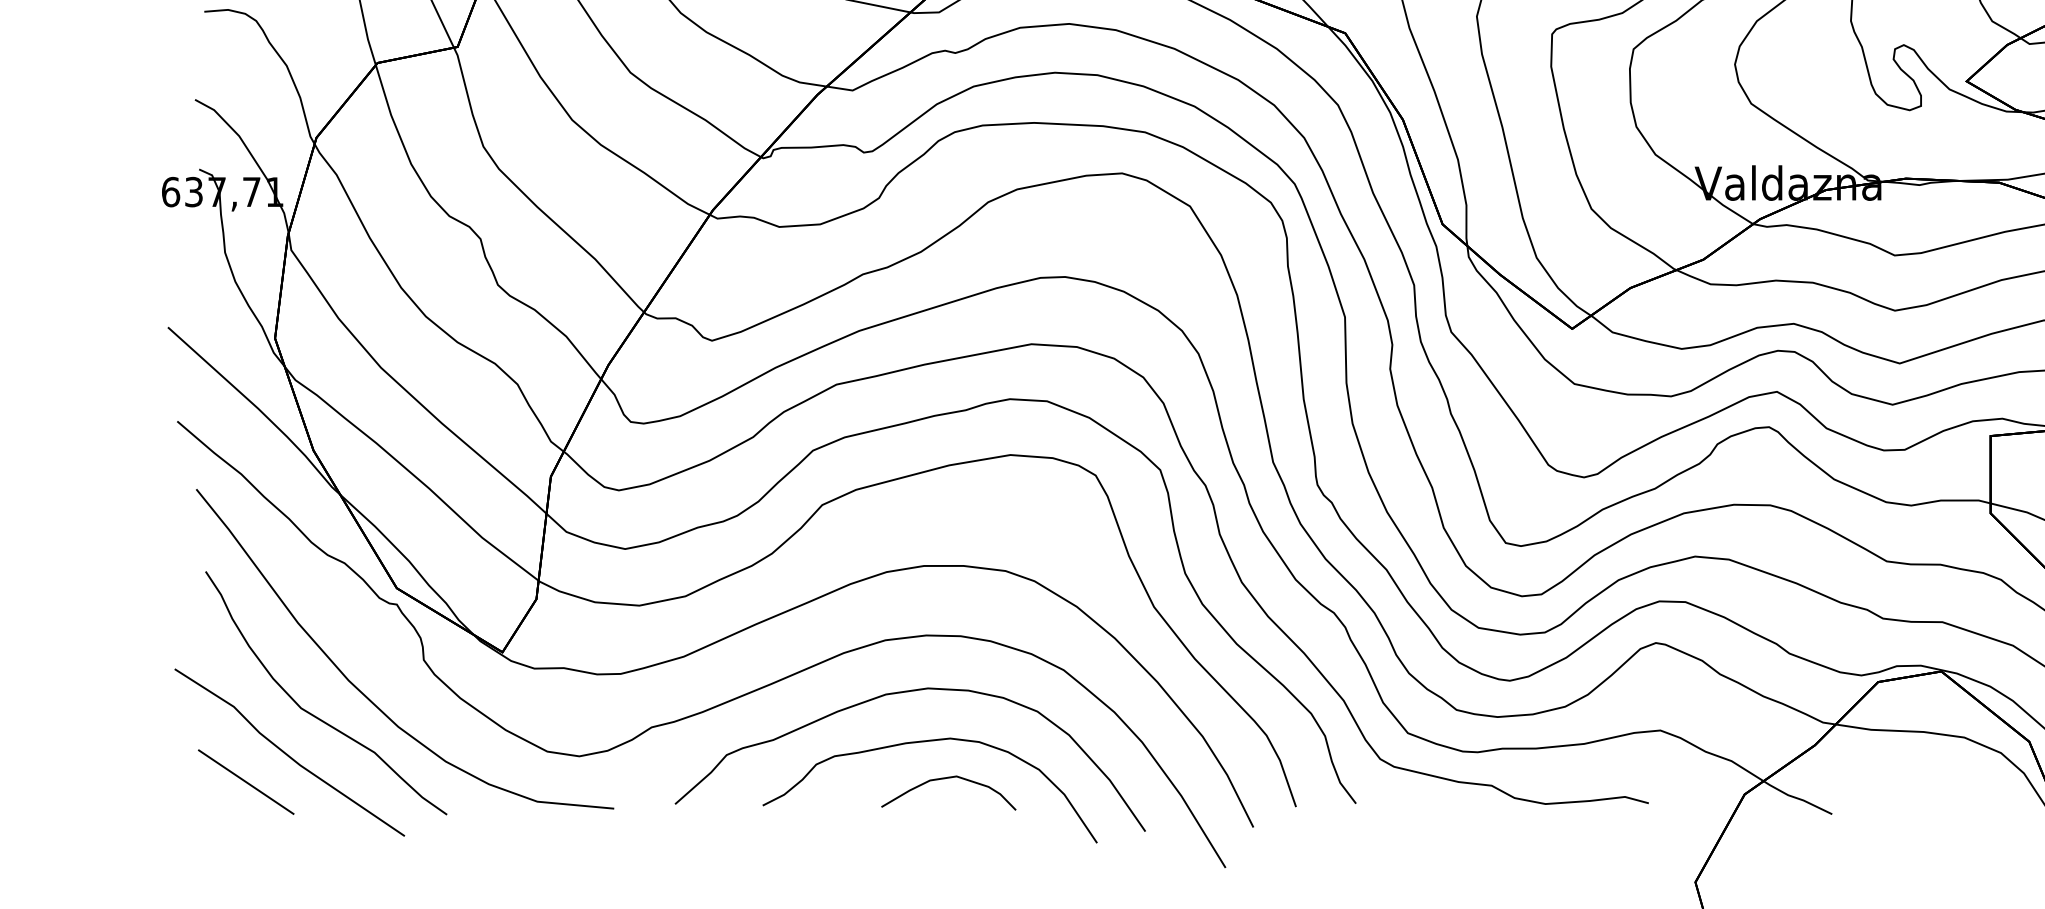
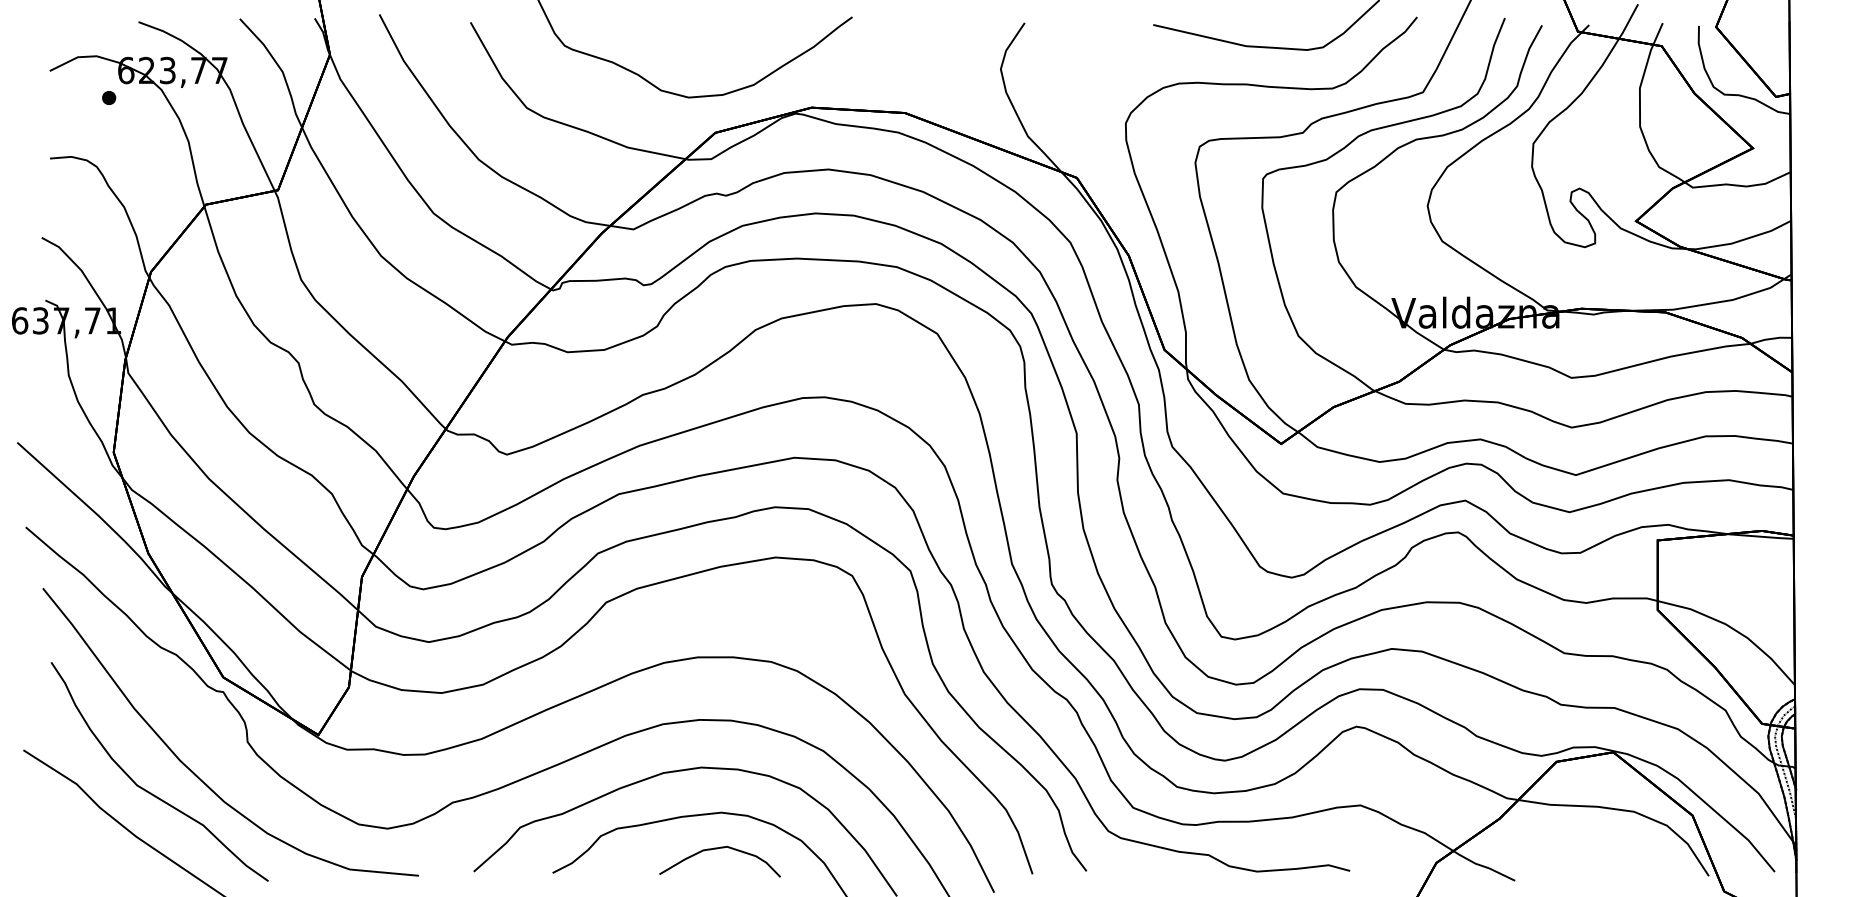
line: (245, 781) -> (87, 851), removed

